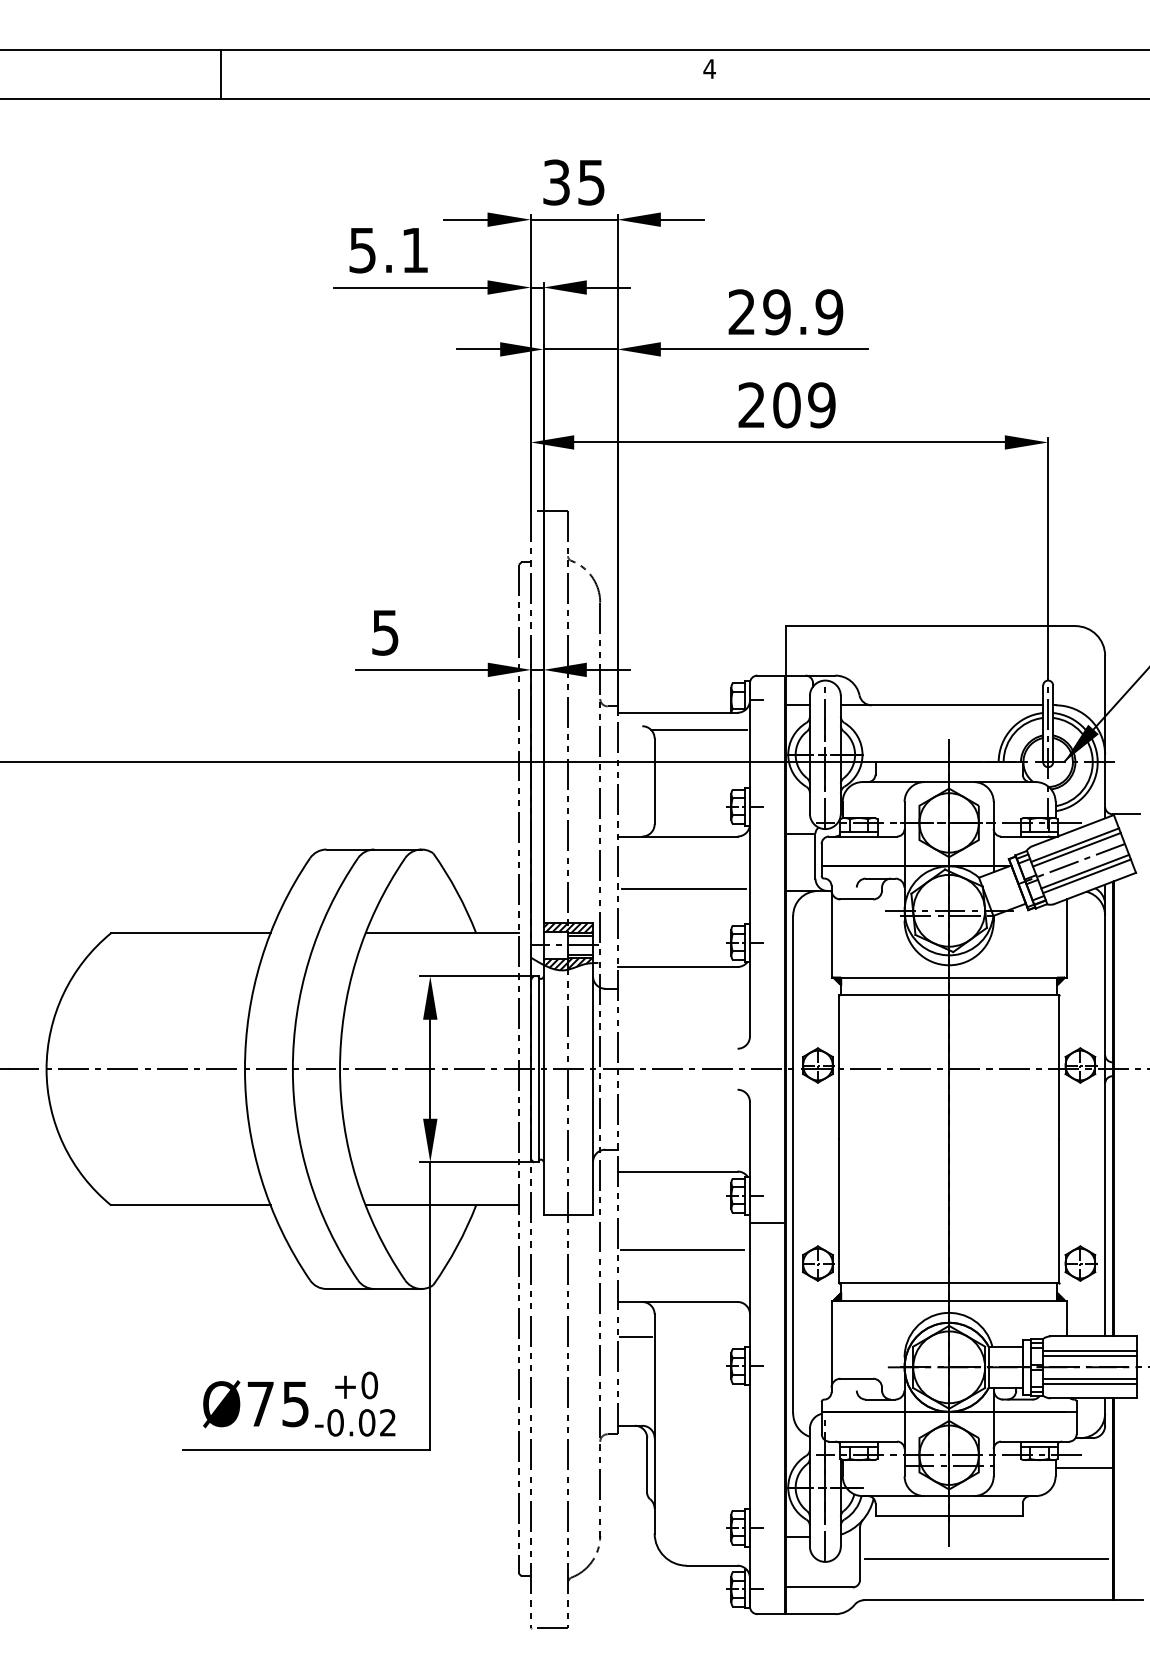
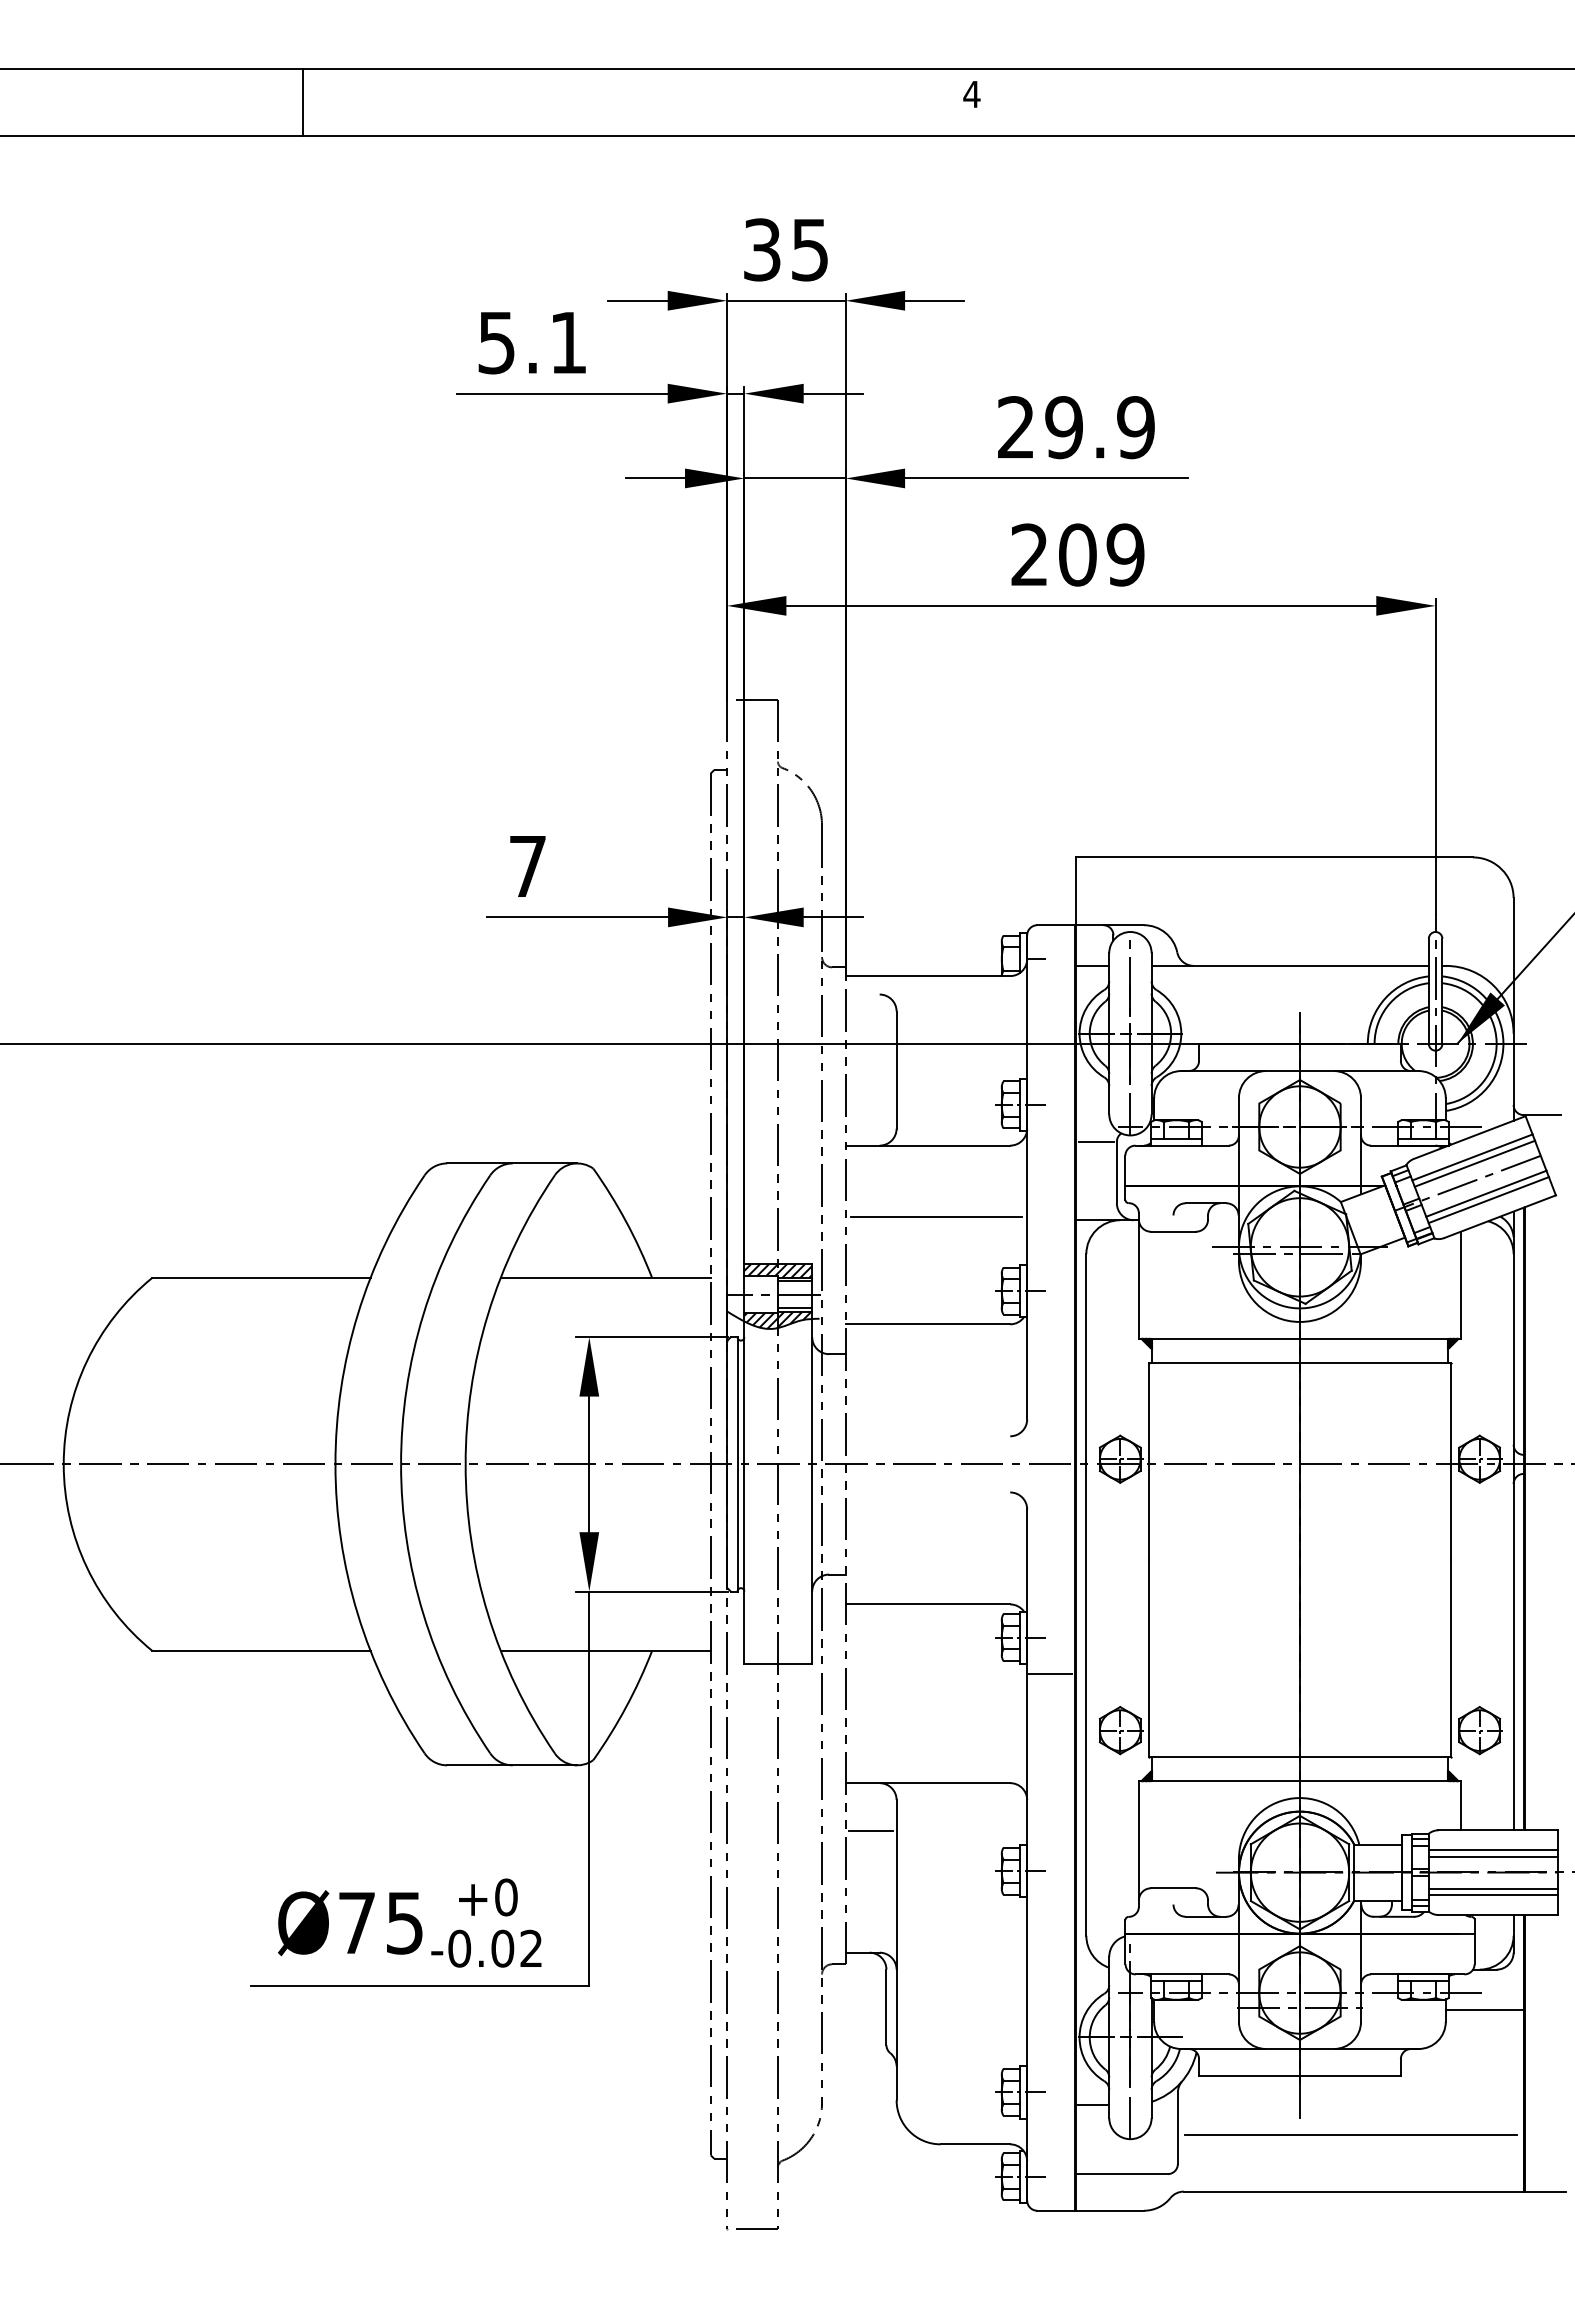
text: (385, 633) -> (527, 867), 5 -> 7
line: (699, 729) -> (957, 999), removed
line: (682, 1249) -> (934, 1711), removed

